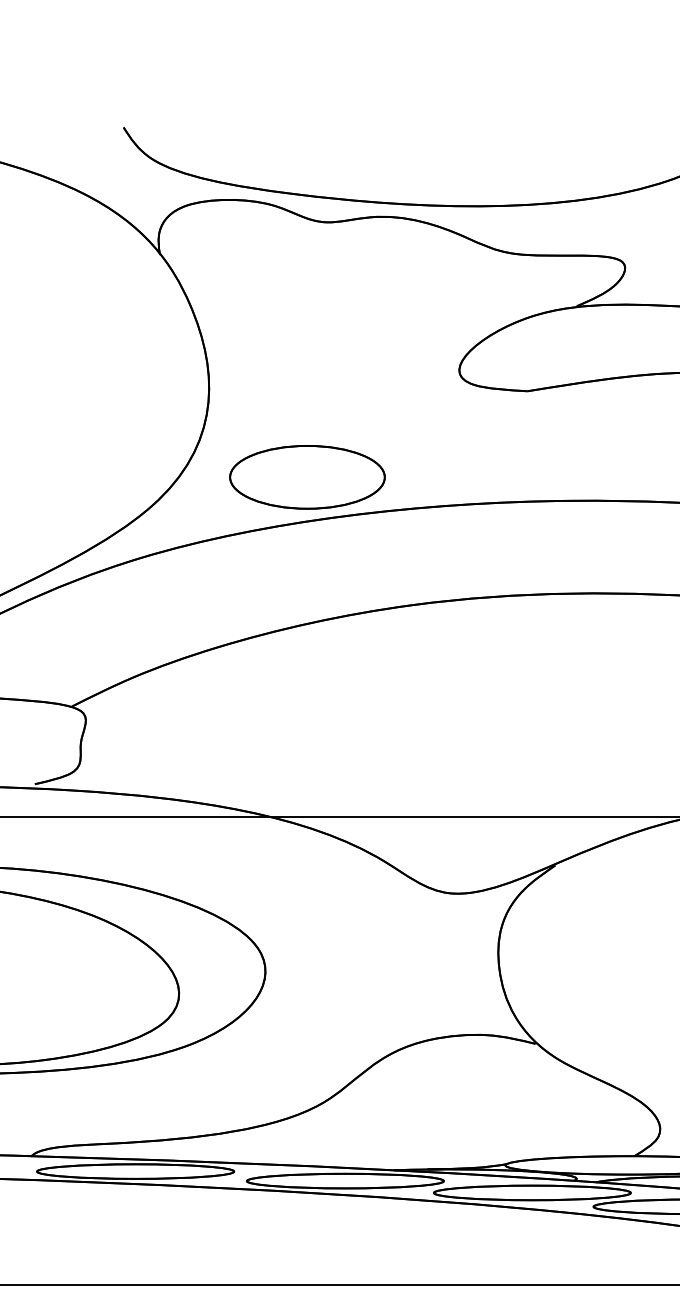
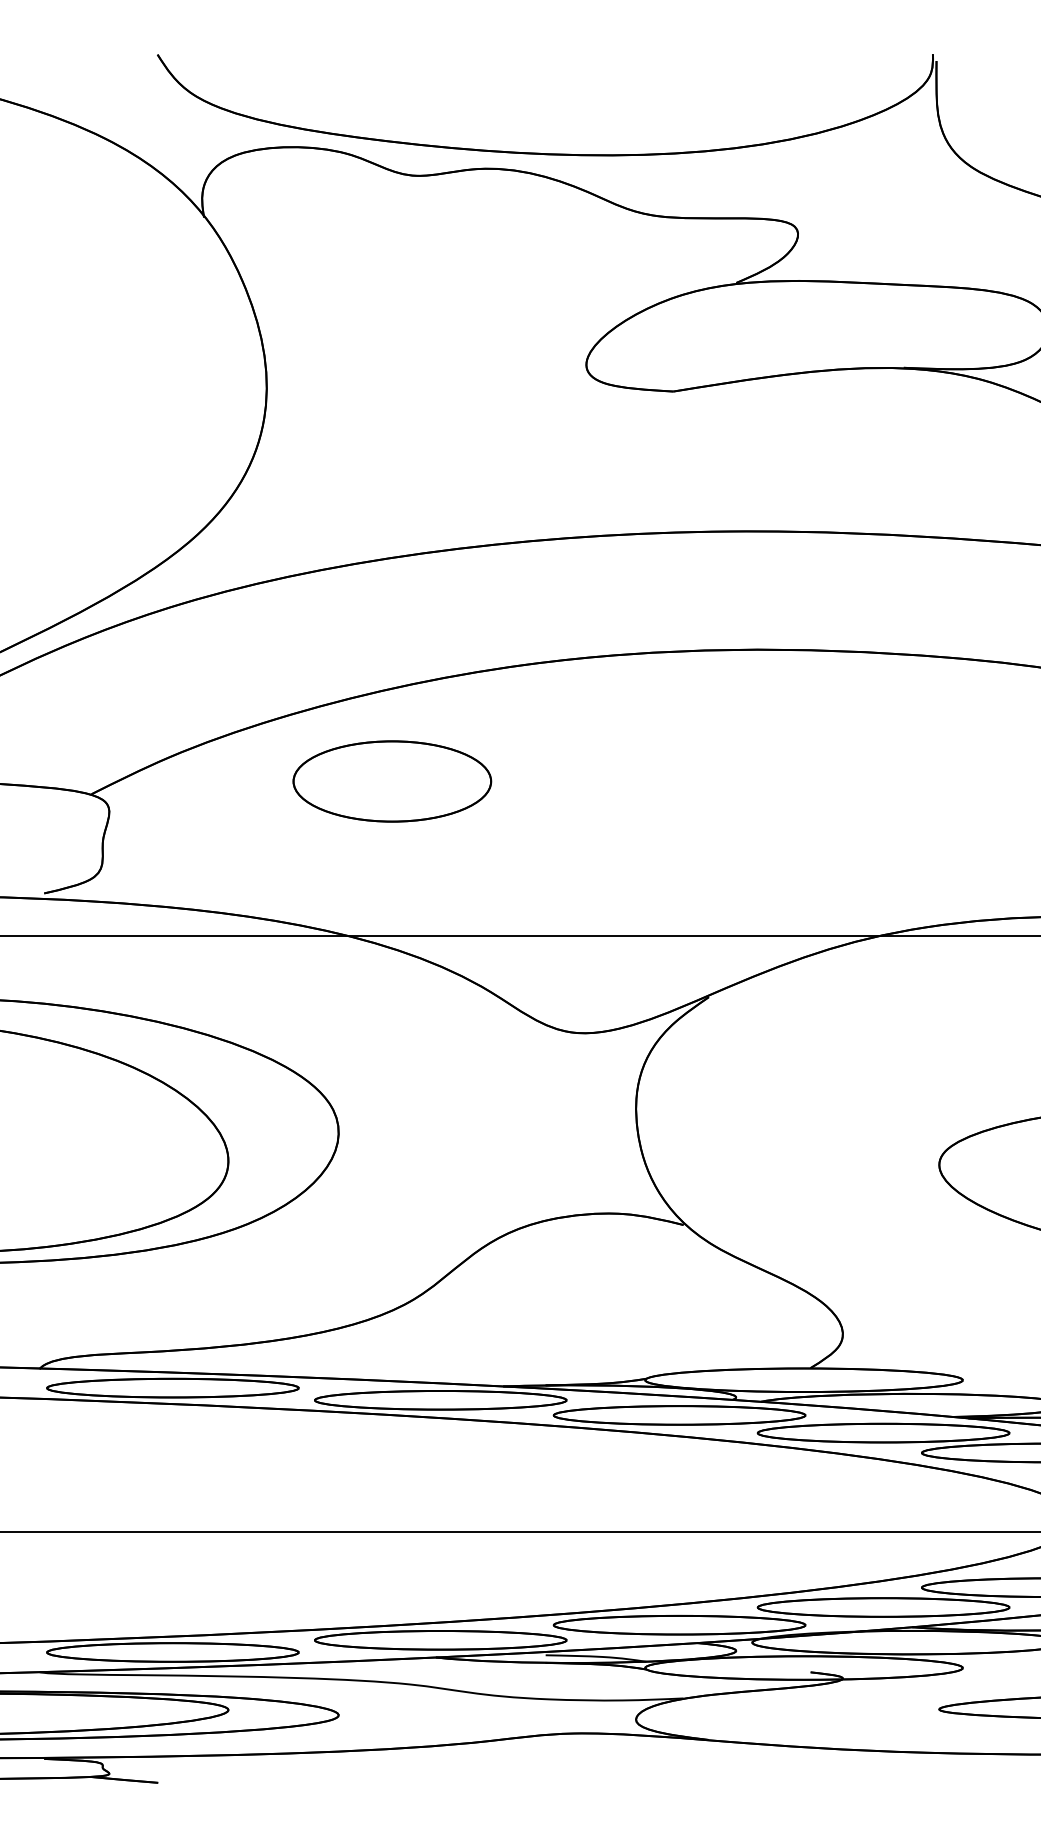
part: (307, 477) -> (392, 781), moved

